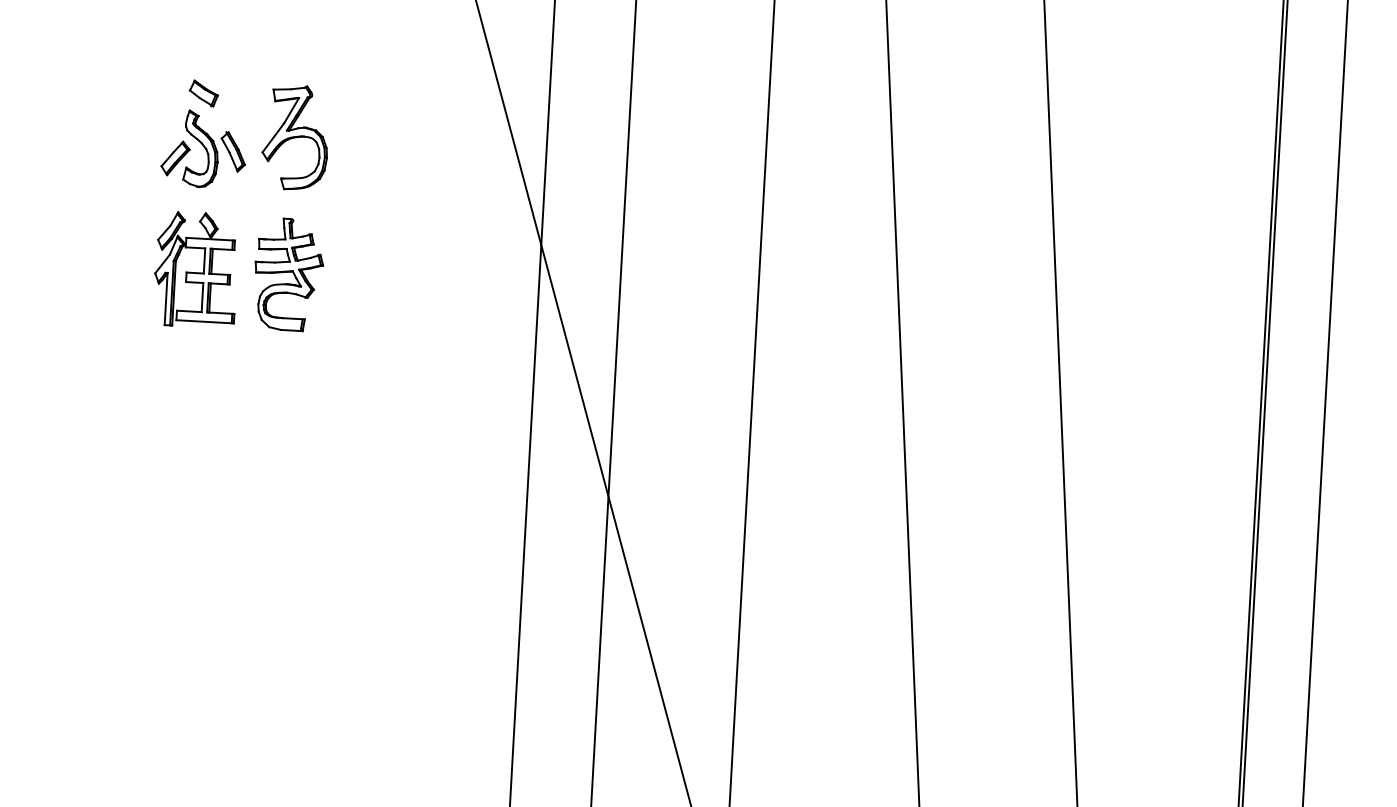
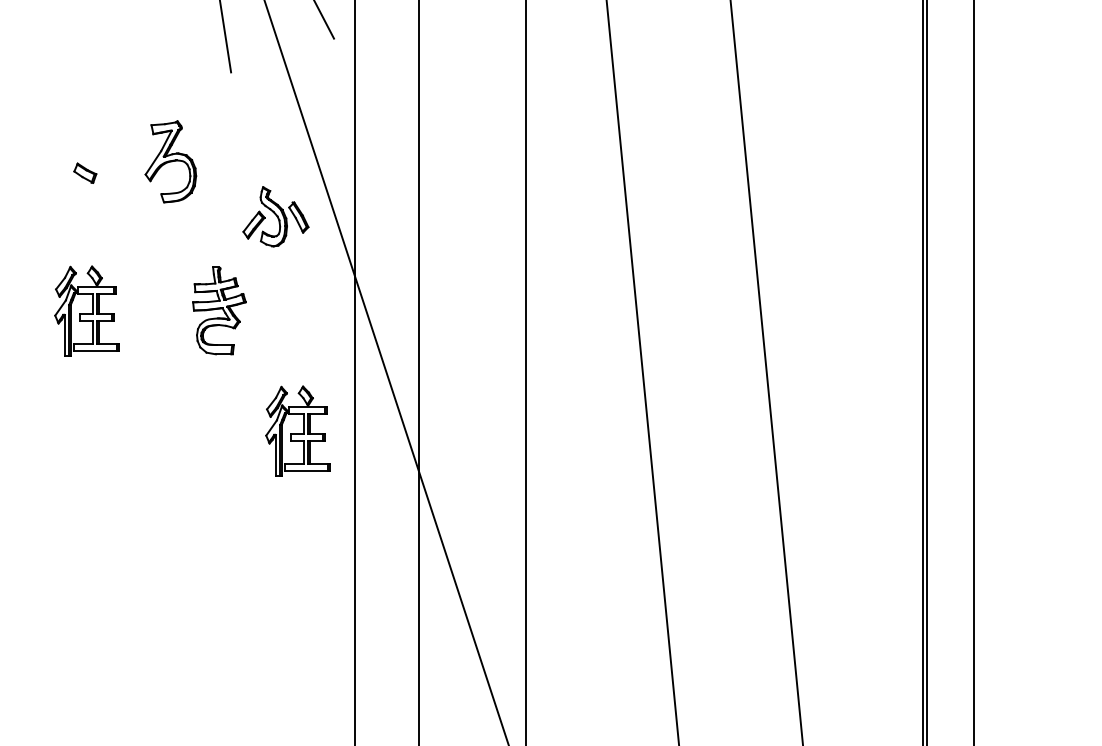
part: (295, 137) -> (170, 161), moved
part: (203, 148) -> (275, 216), moved
part: (288, 274) -> (219, 310), moved
part: (456, 437) -> (297, 430), added

